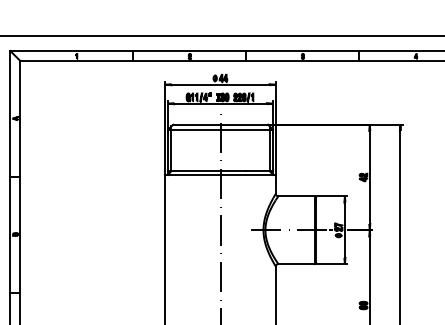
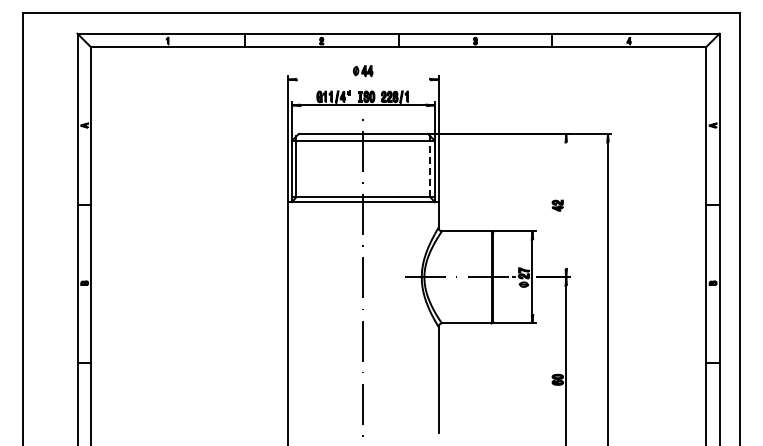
line: (220, 84) -> (363, 79), removed
line: (269, 150) -> (430, 168), solid -> dashed
line: (369, 177) -> (566, 205), removed

